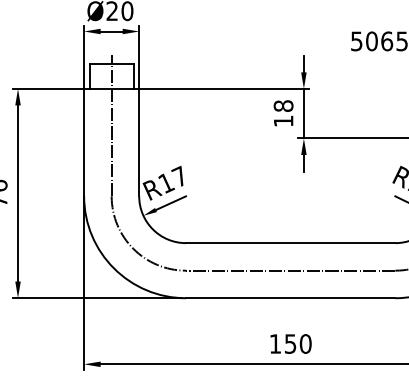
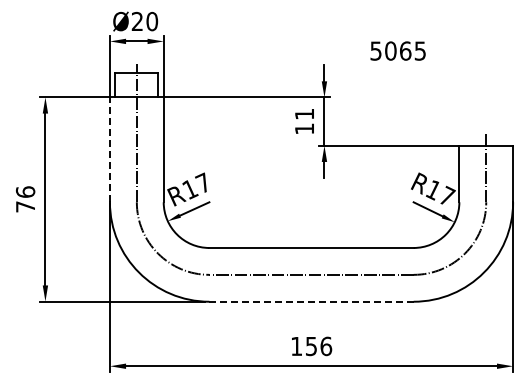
text: (283, 105) -> (304, 113), 18 -> 11
line: (83, 142) -> (109, 149), solid -> dashed
line: (290, 297) -> (311, 301), solid -> dashed
text: (306, 343) -> (326, 345), 150 -> 156

